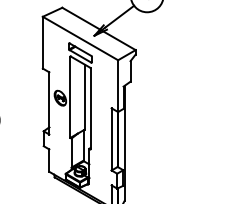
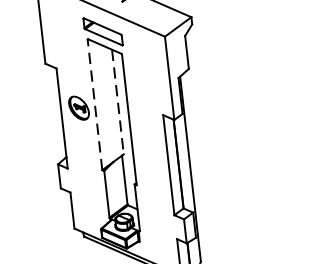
line: (70, 97) -> (95, 105), solid -> dashed
line: (84, 97) -> (117, 102), solid -> dashed

